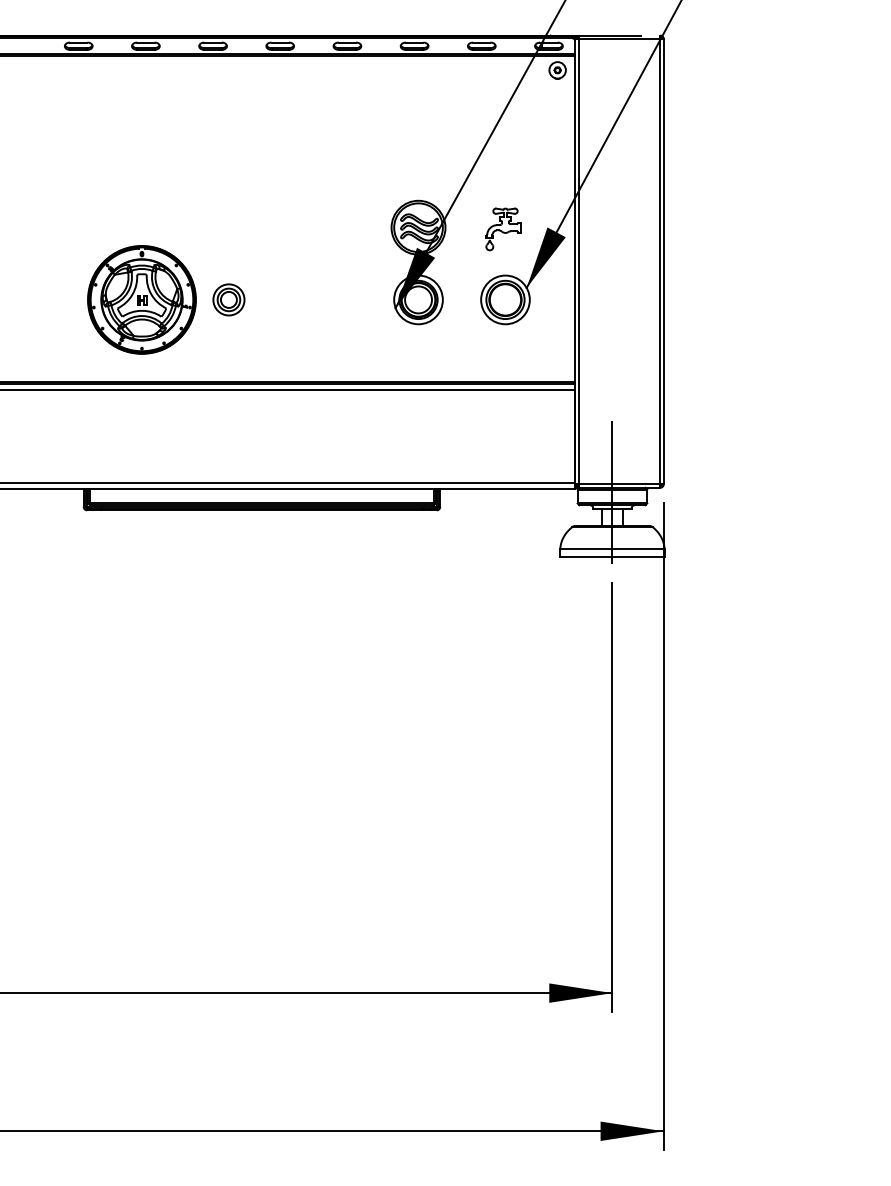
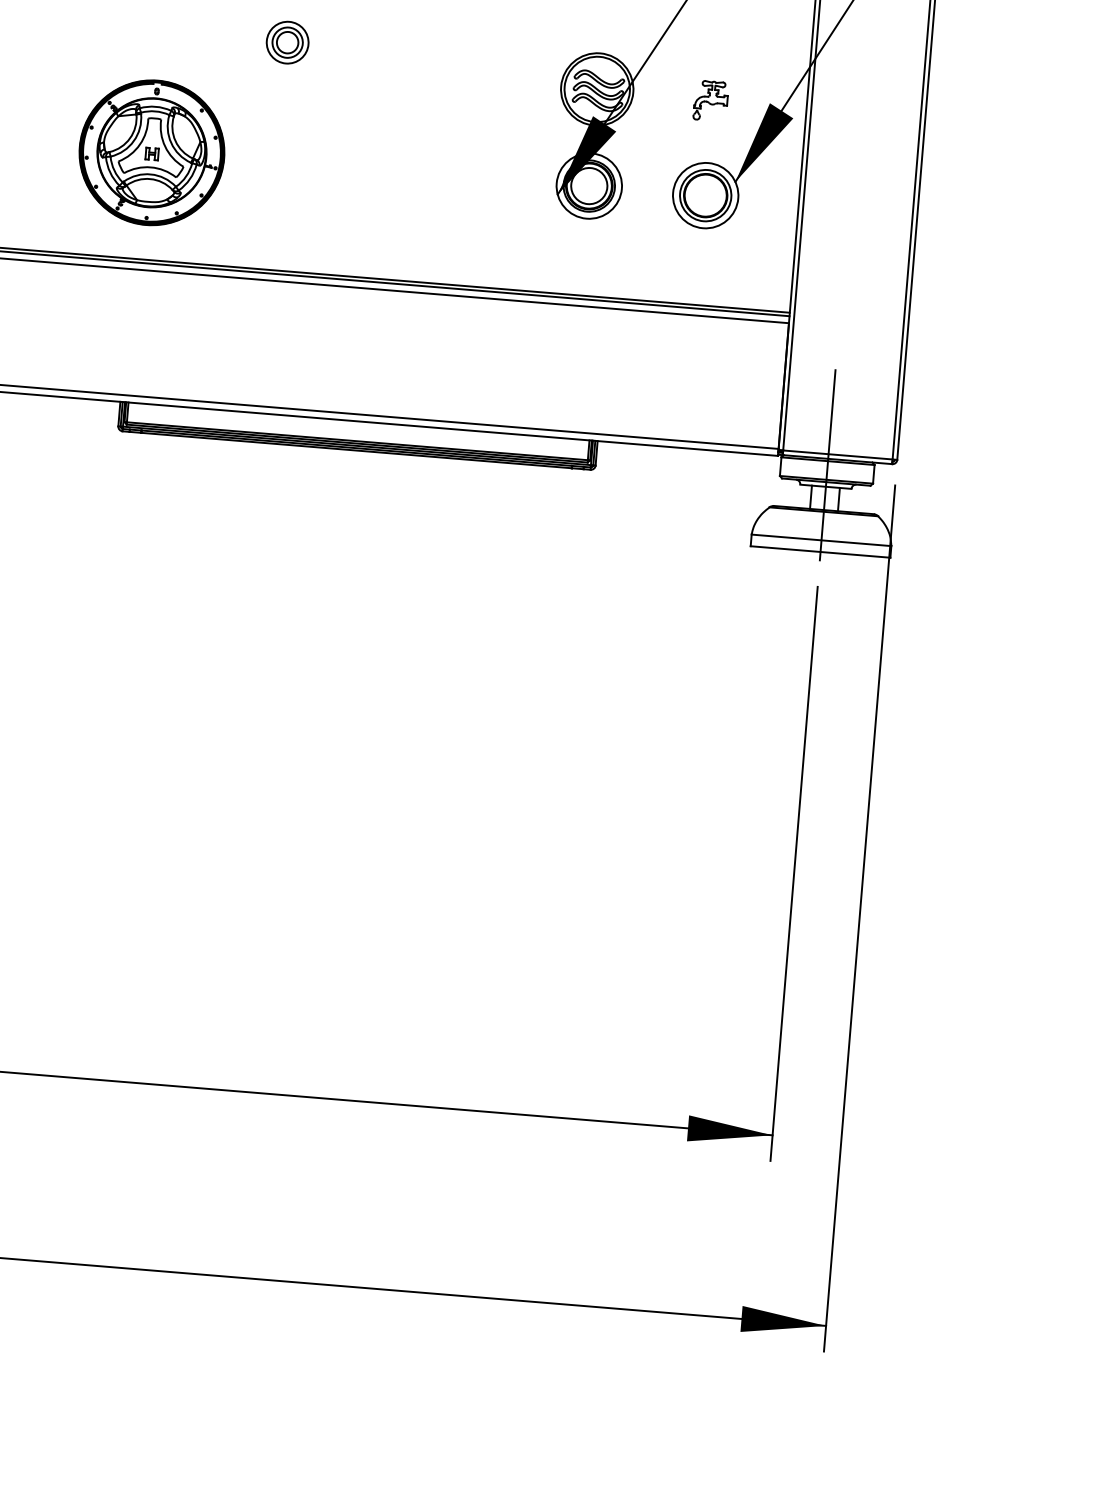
part: (503, 229) -> (710, 101), size x0.7
part: (141, 299) -> (151, 152), moved
part: (228, 299) -> (287, 42), moved

